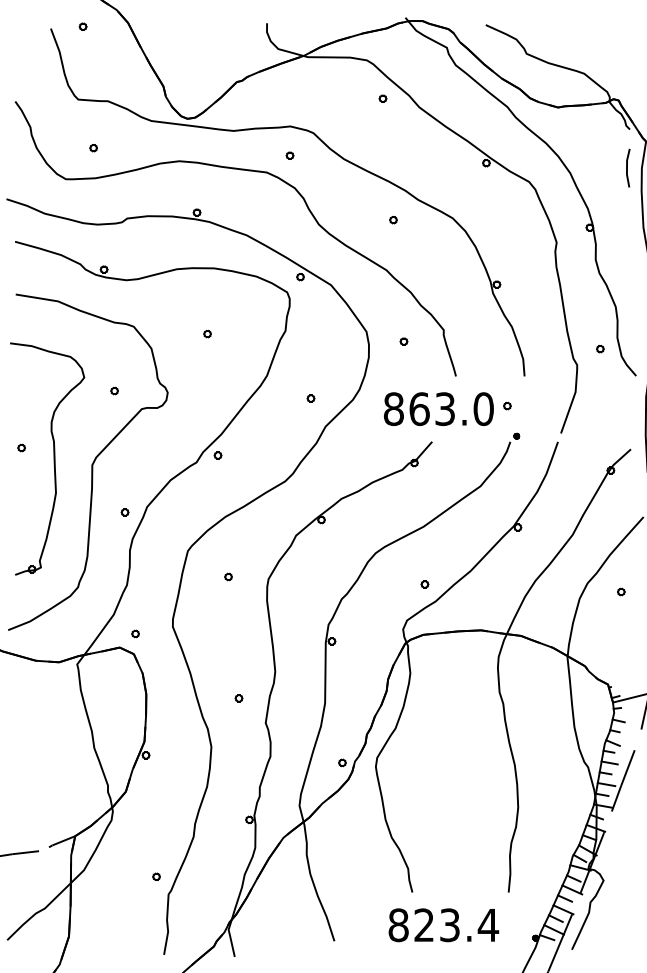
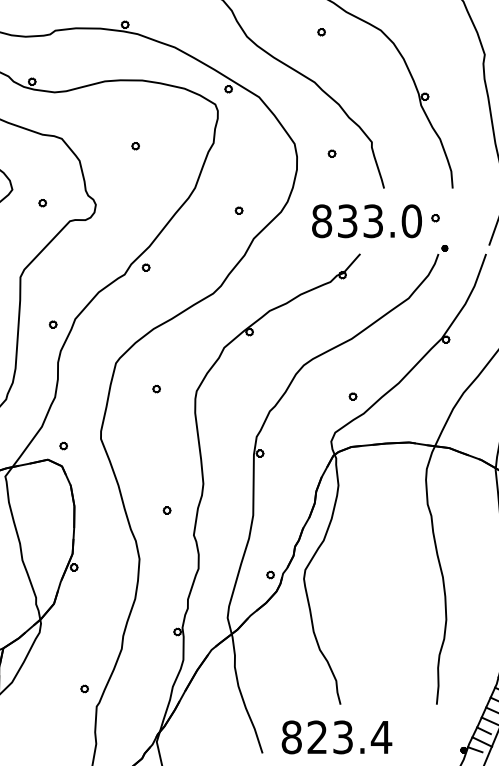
text: (419, 409) -> (347, 221), 863.0 -> 833.0
text: (443, 925) -> (336, 737), moved

